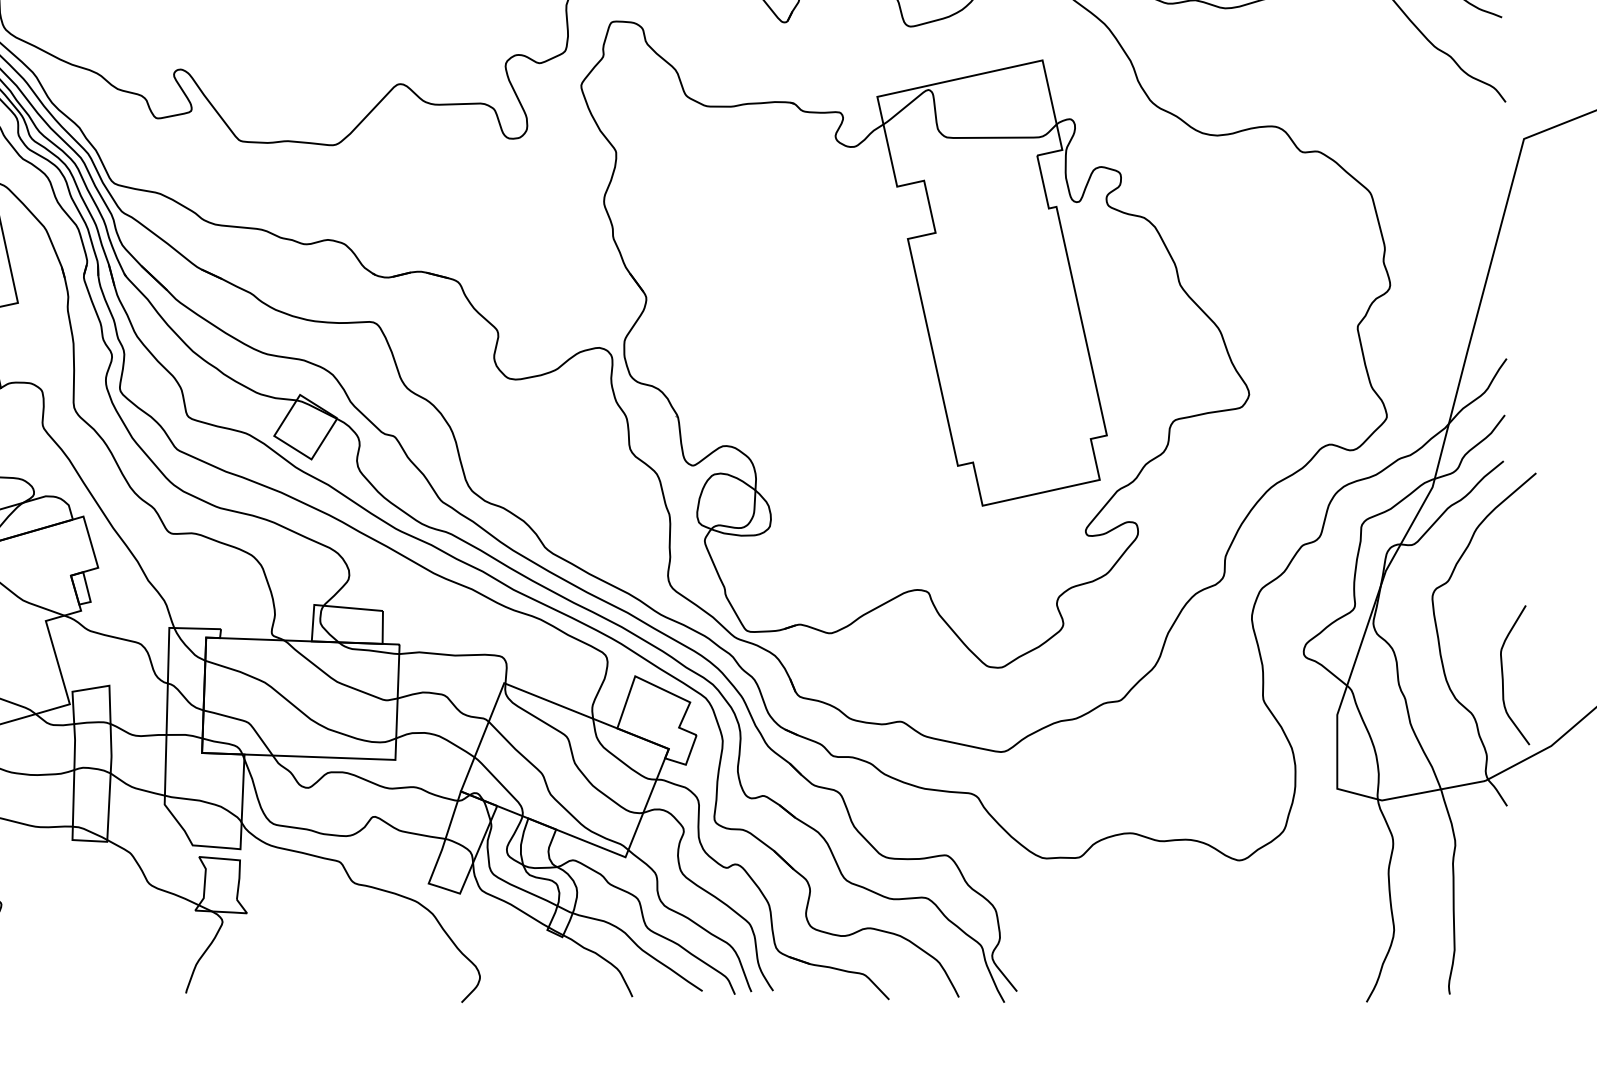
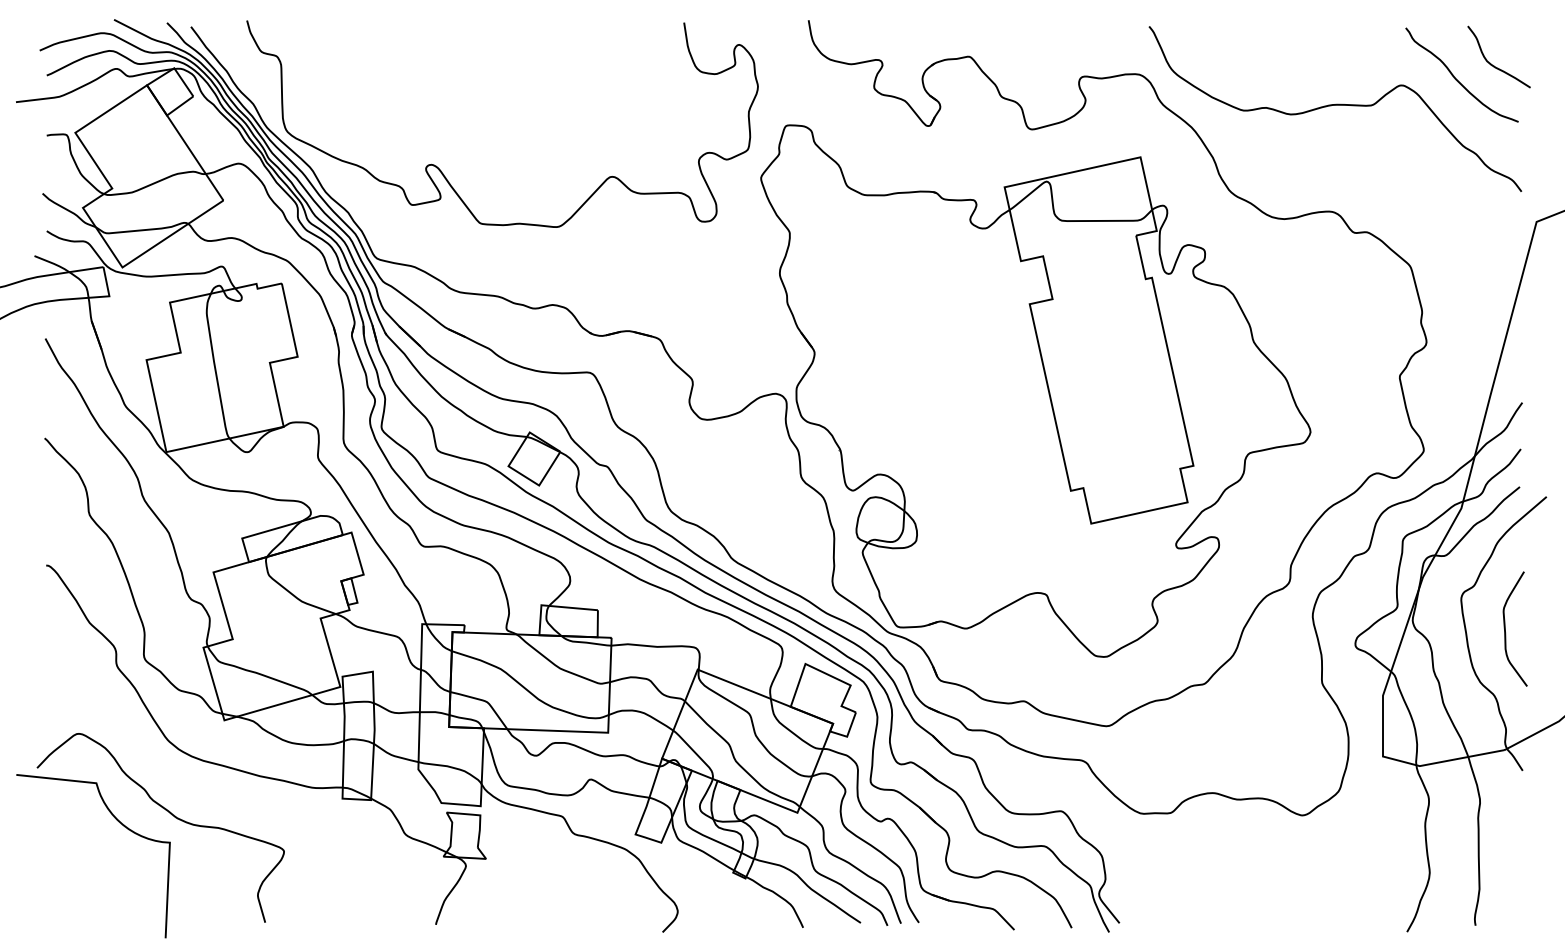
curve: (1503, 674) -> (1505, 628), moved

